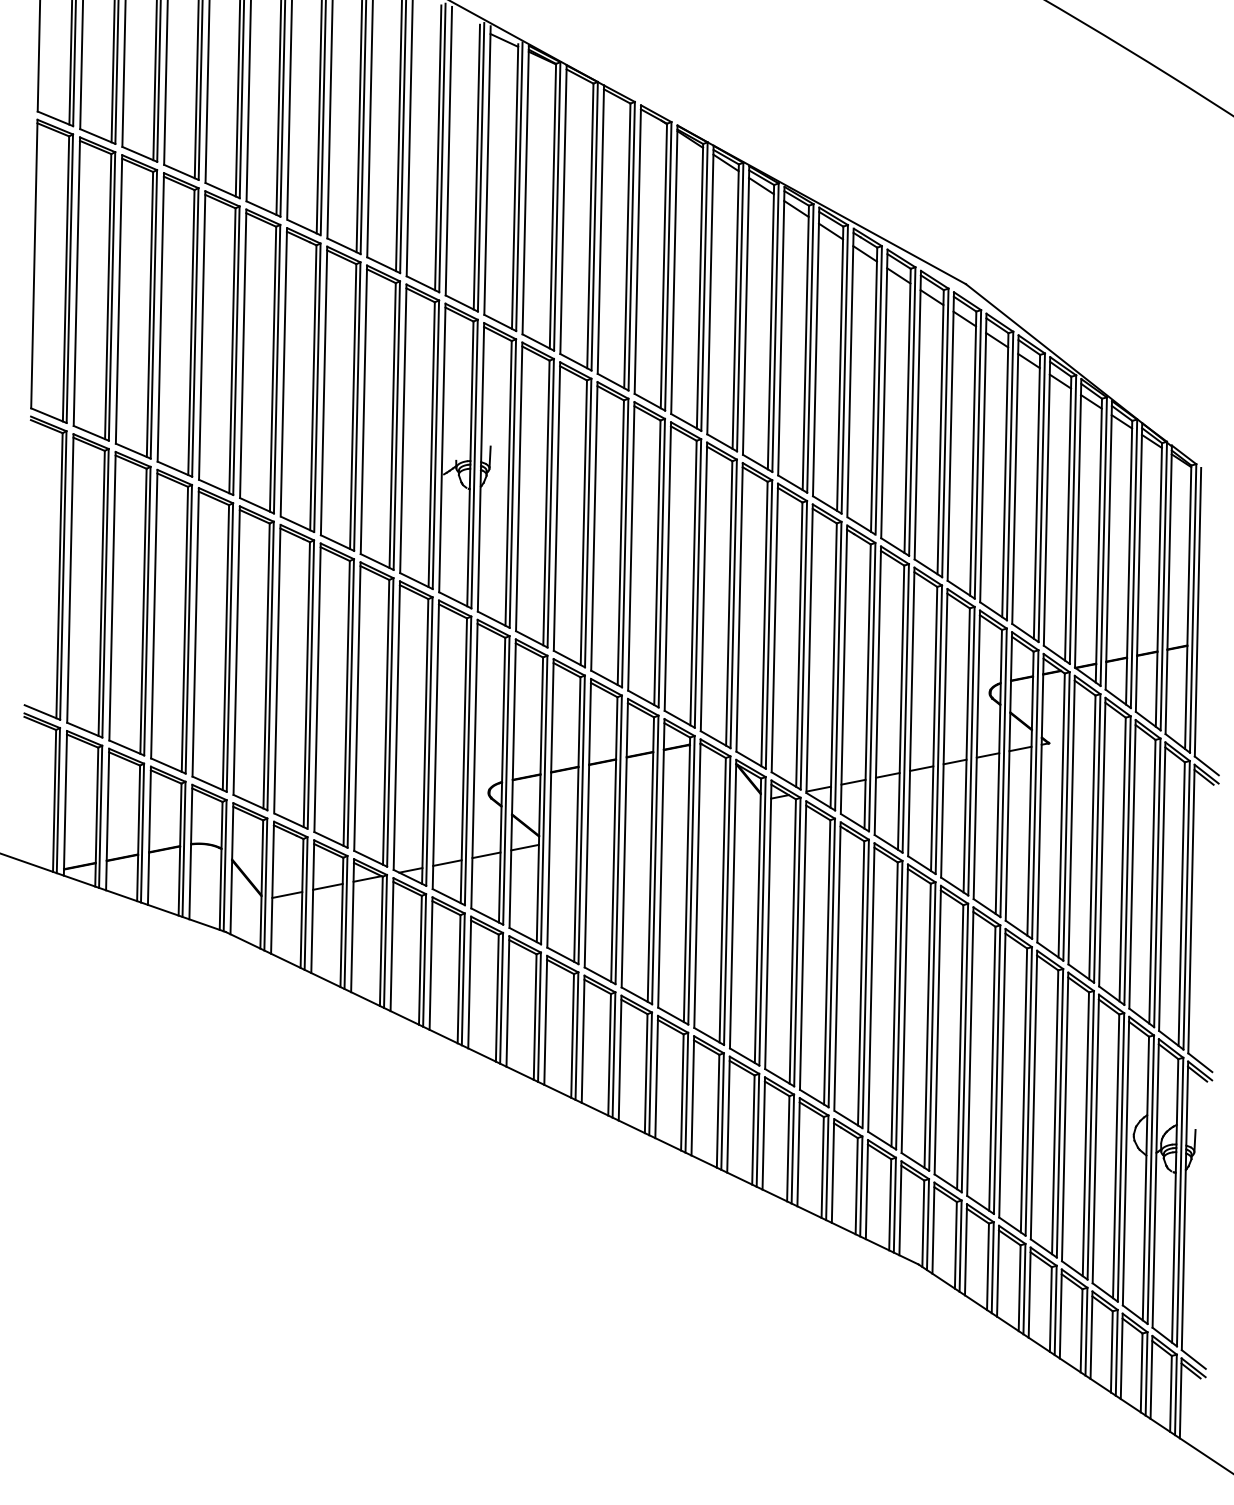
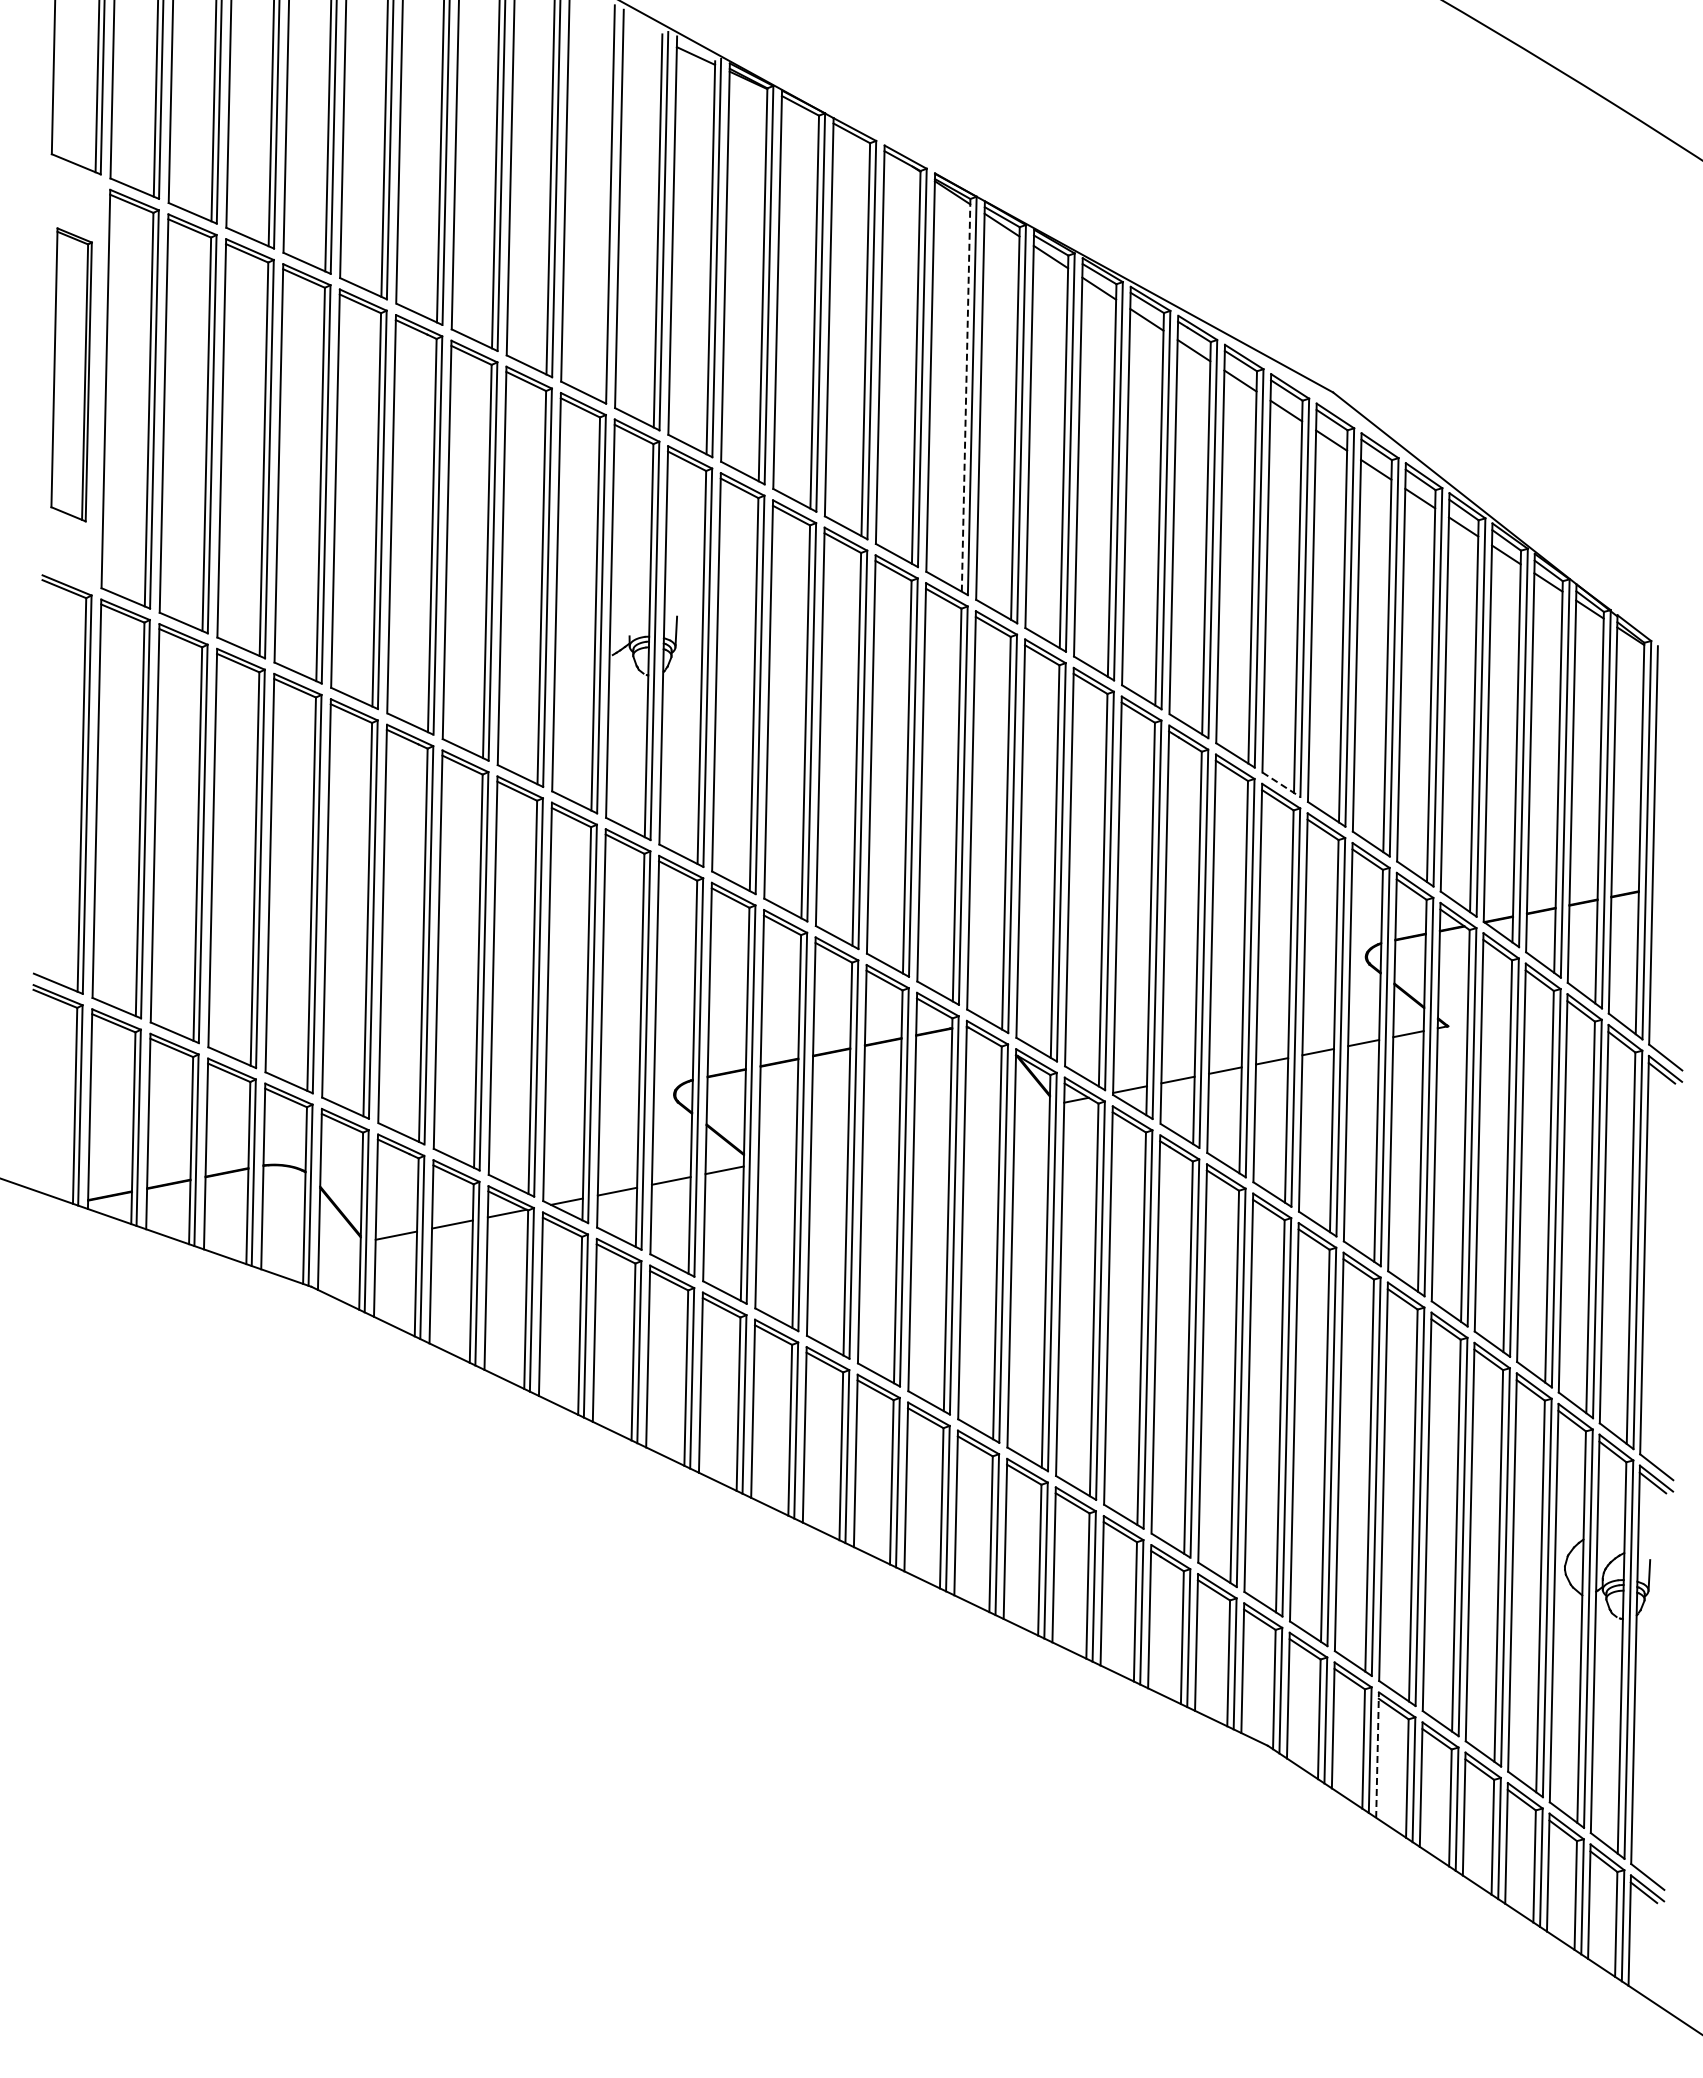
line: (438, 147) -> (604, 203), removed
part: (51, 271) -> (71, 374), size x0.7
line: (700, 285) -> (966, 394), solid -> dashed
line: (928, 568) -> (1281, 784), solid -> dashed
line: (998, 1271) -> (1377, 1755), solid -> dashed

